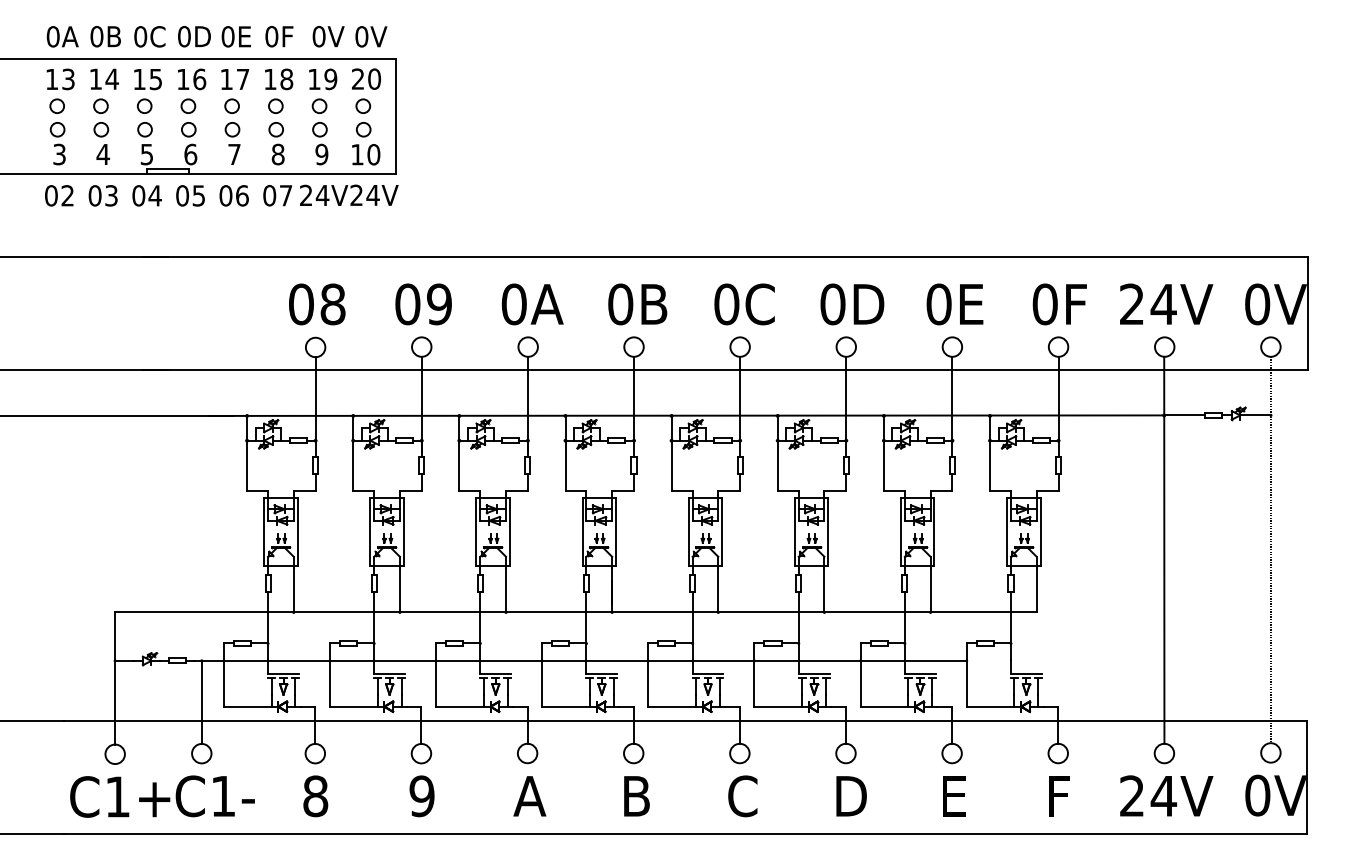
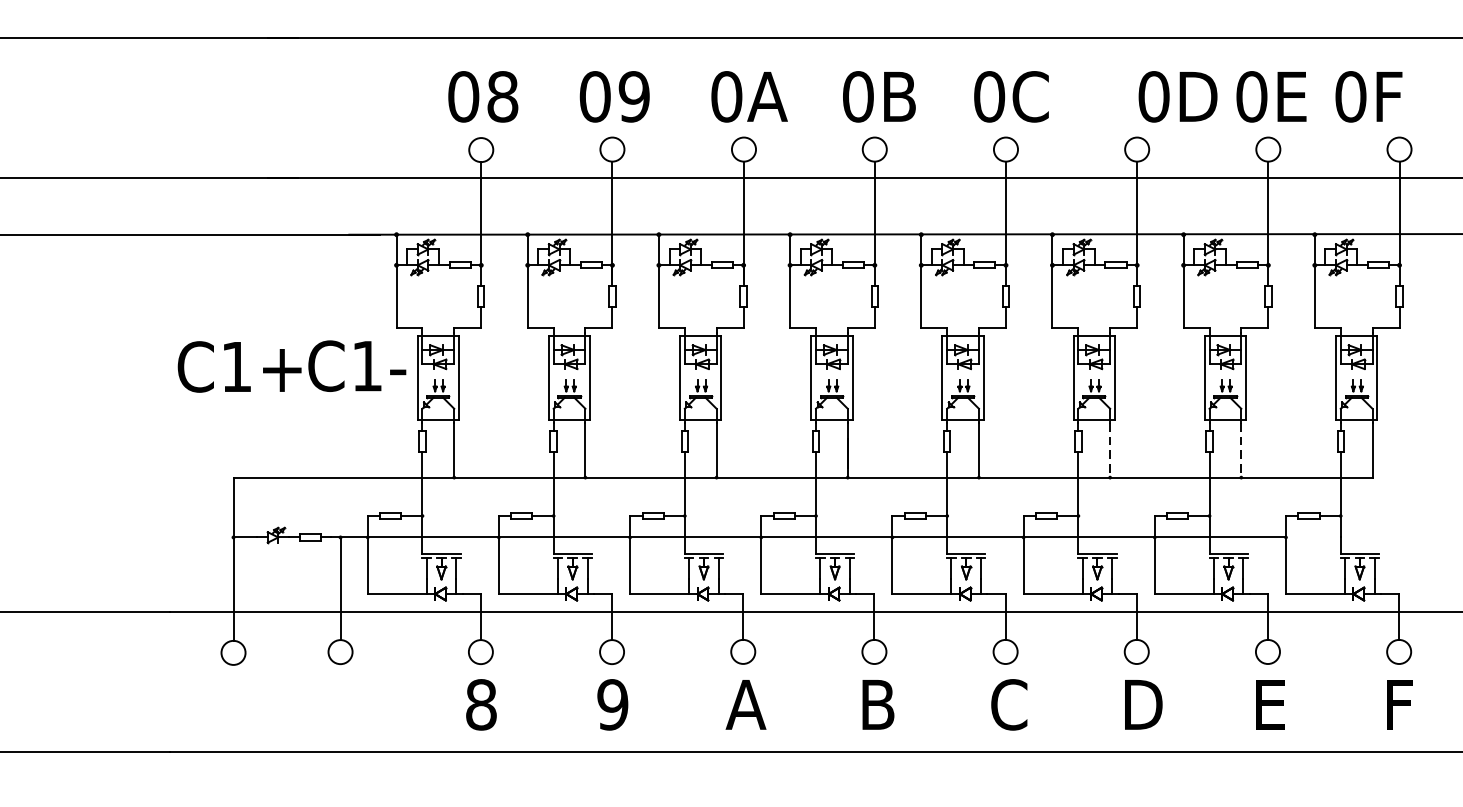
text: (852, 304) -> (1178, 96), moved
text: (1059, 304) -> (1368, 96), moved
line: (824, 590) -> (1110, 450), solid -> dashed
line: (930, 590) -> (1241, 450), solid -> dashed
text: (162, 796) -> (291, 366), moved

